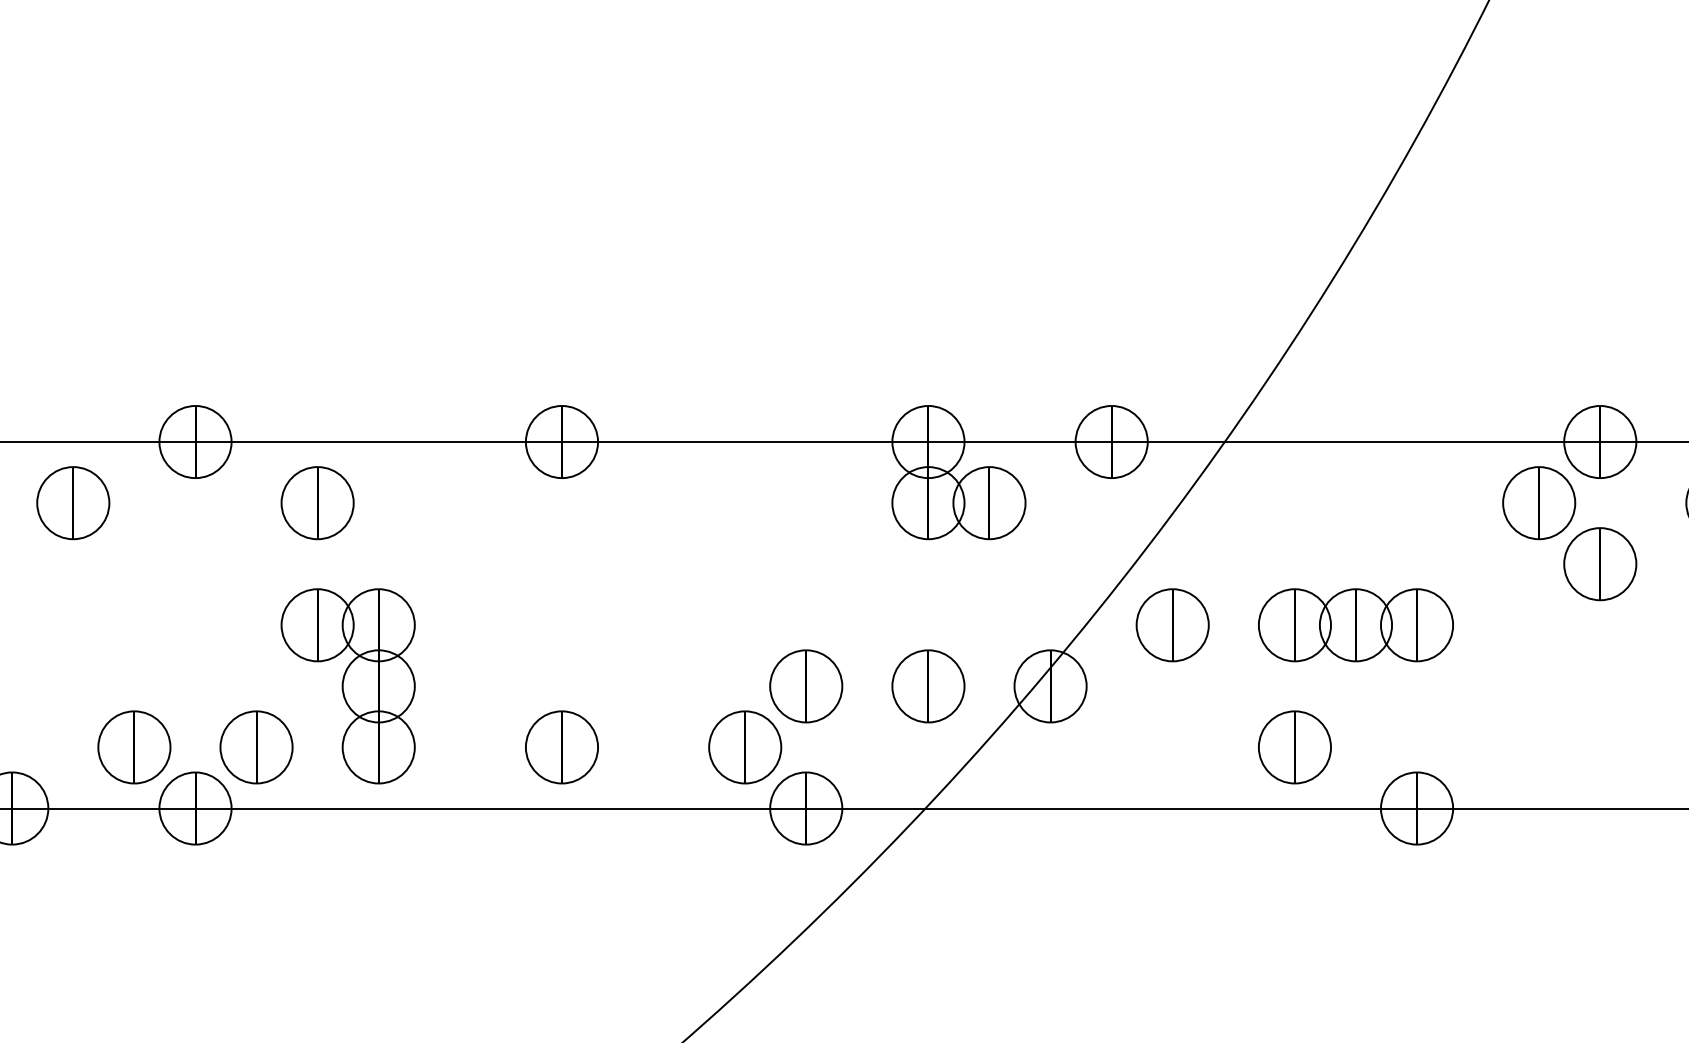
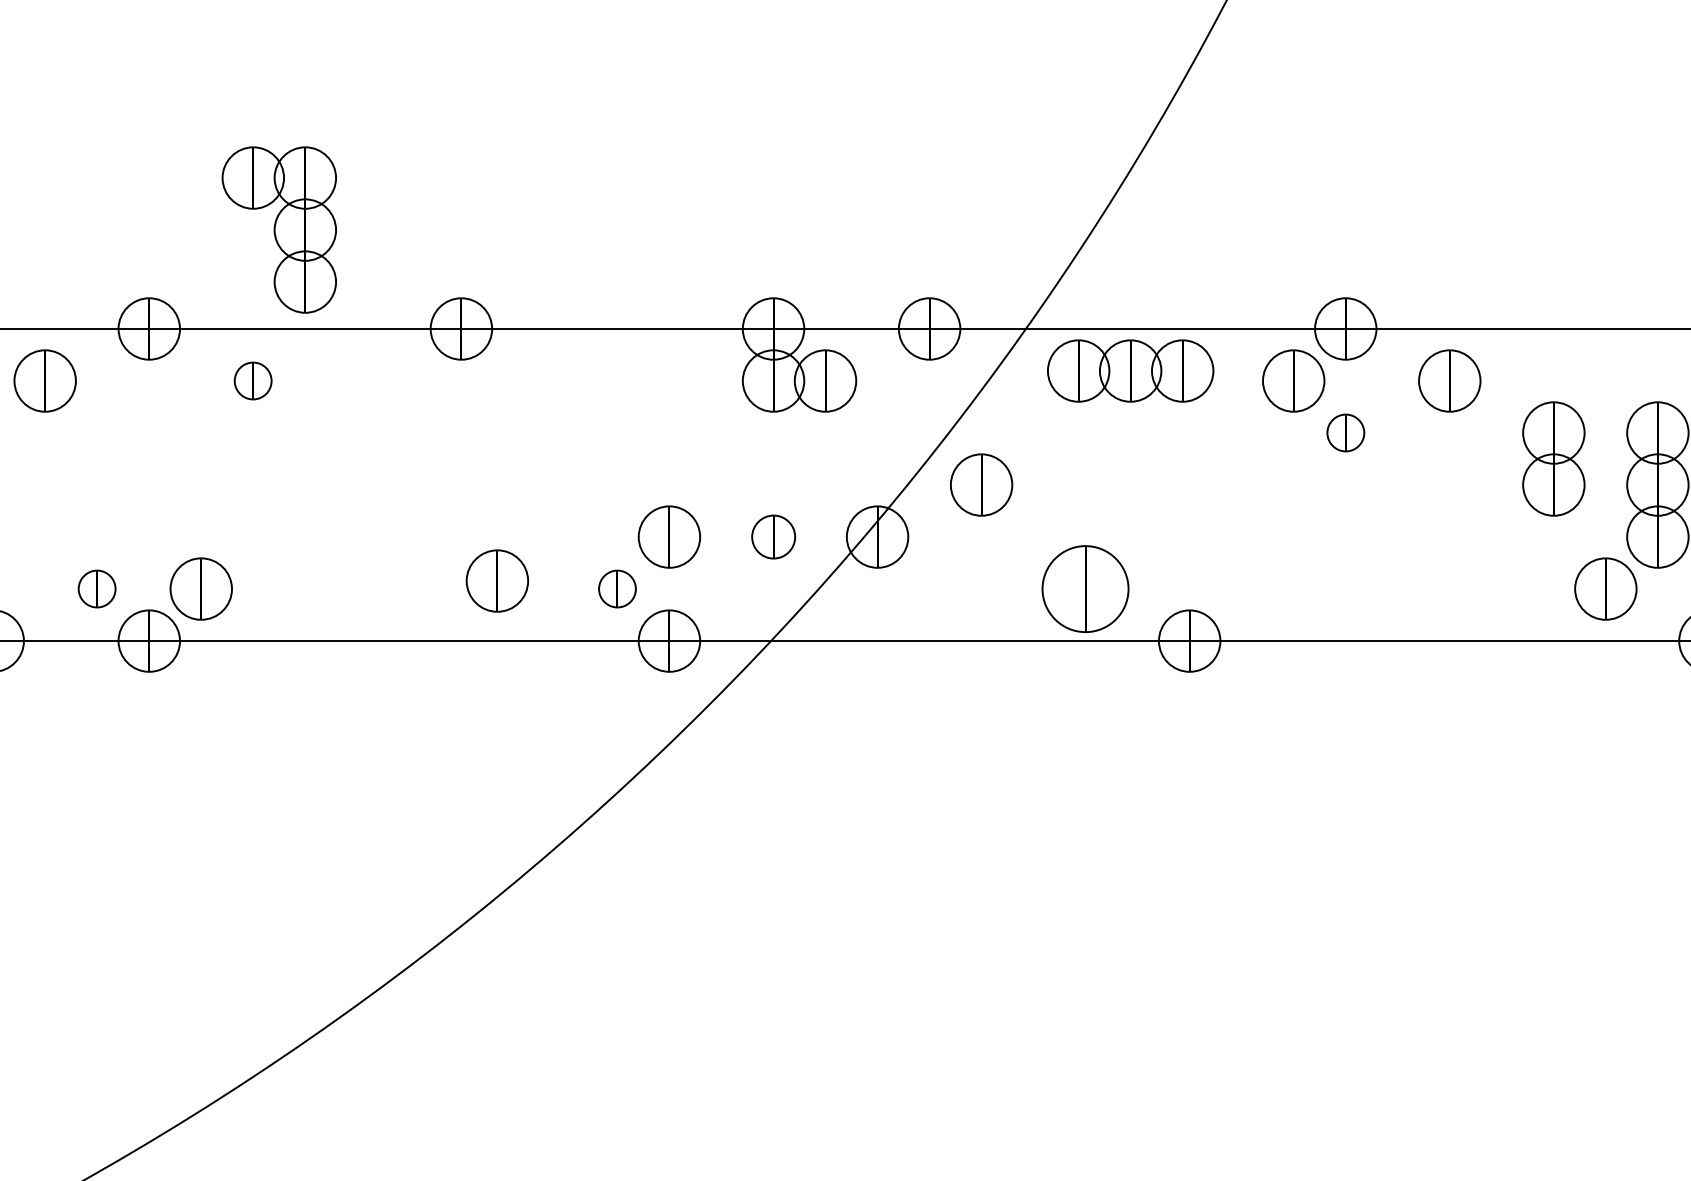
part: (316, 502) -> (252, 380), size x0.6
part: (1599, 563) -> (1345, 432), size x0.6
part: (1355, 624) -> (1130, 370), moved
part: (347, 685) -> (278, 229), moved
part: (928, 685) -> (773, 536), size x0.7
part: (133, 746) -> (96, 588), size x0.6
part: (560, 746) -> (496, 580), moved
part: (745, 746) -> (617, 588), size x0.6
part: (1294, 746) -> (1085, 588), size x1.4

